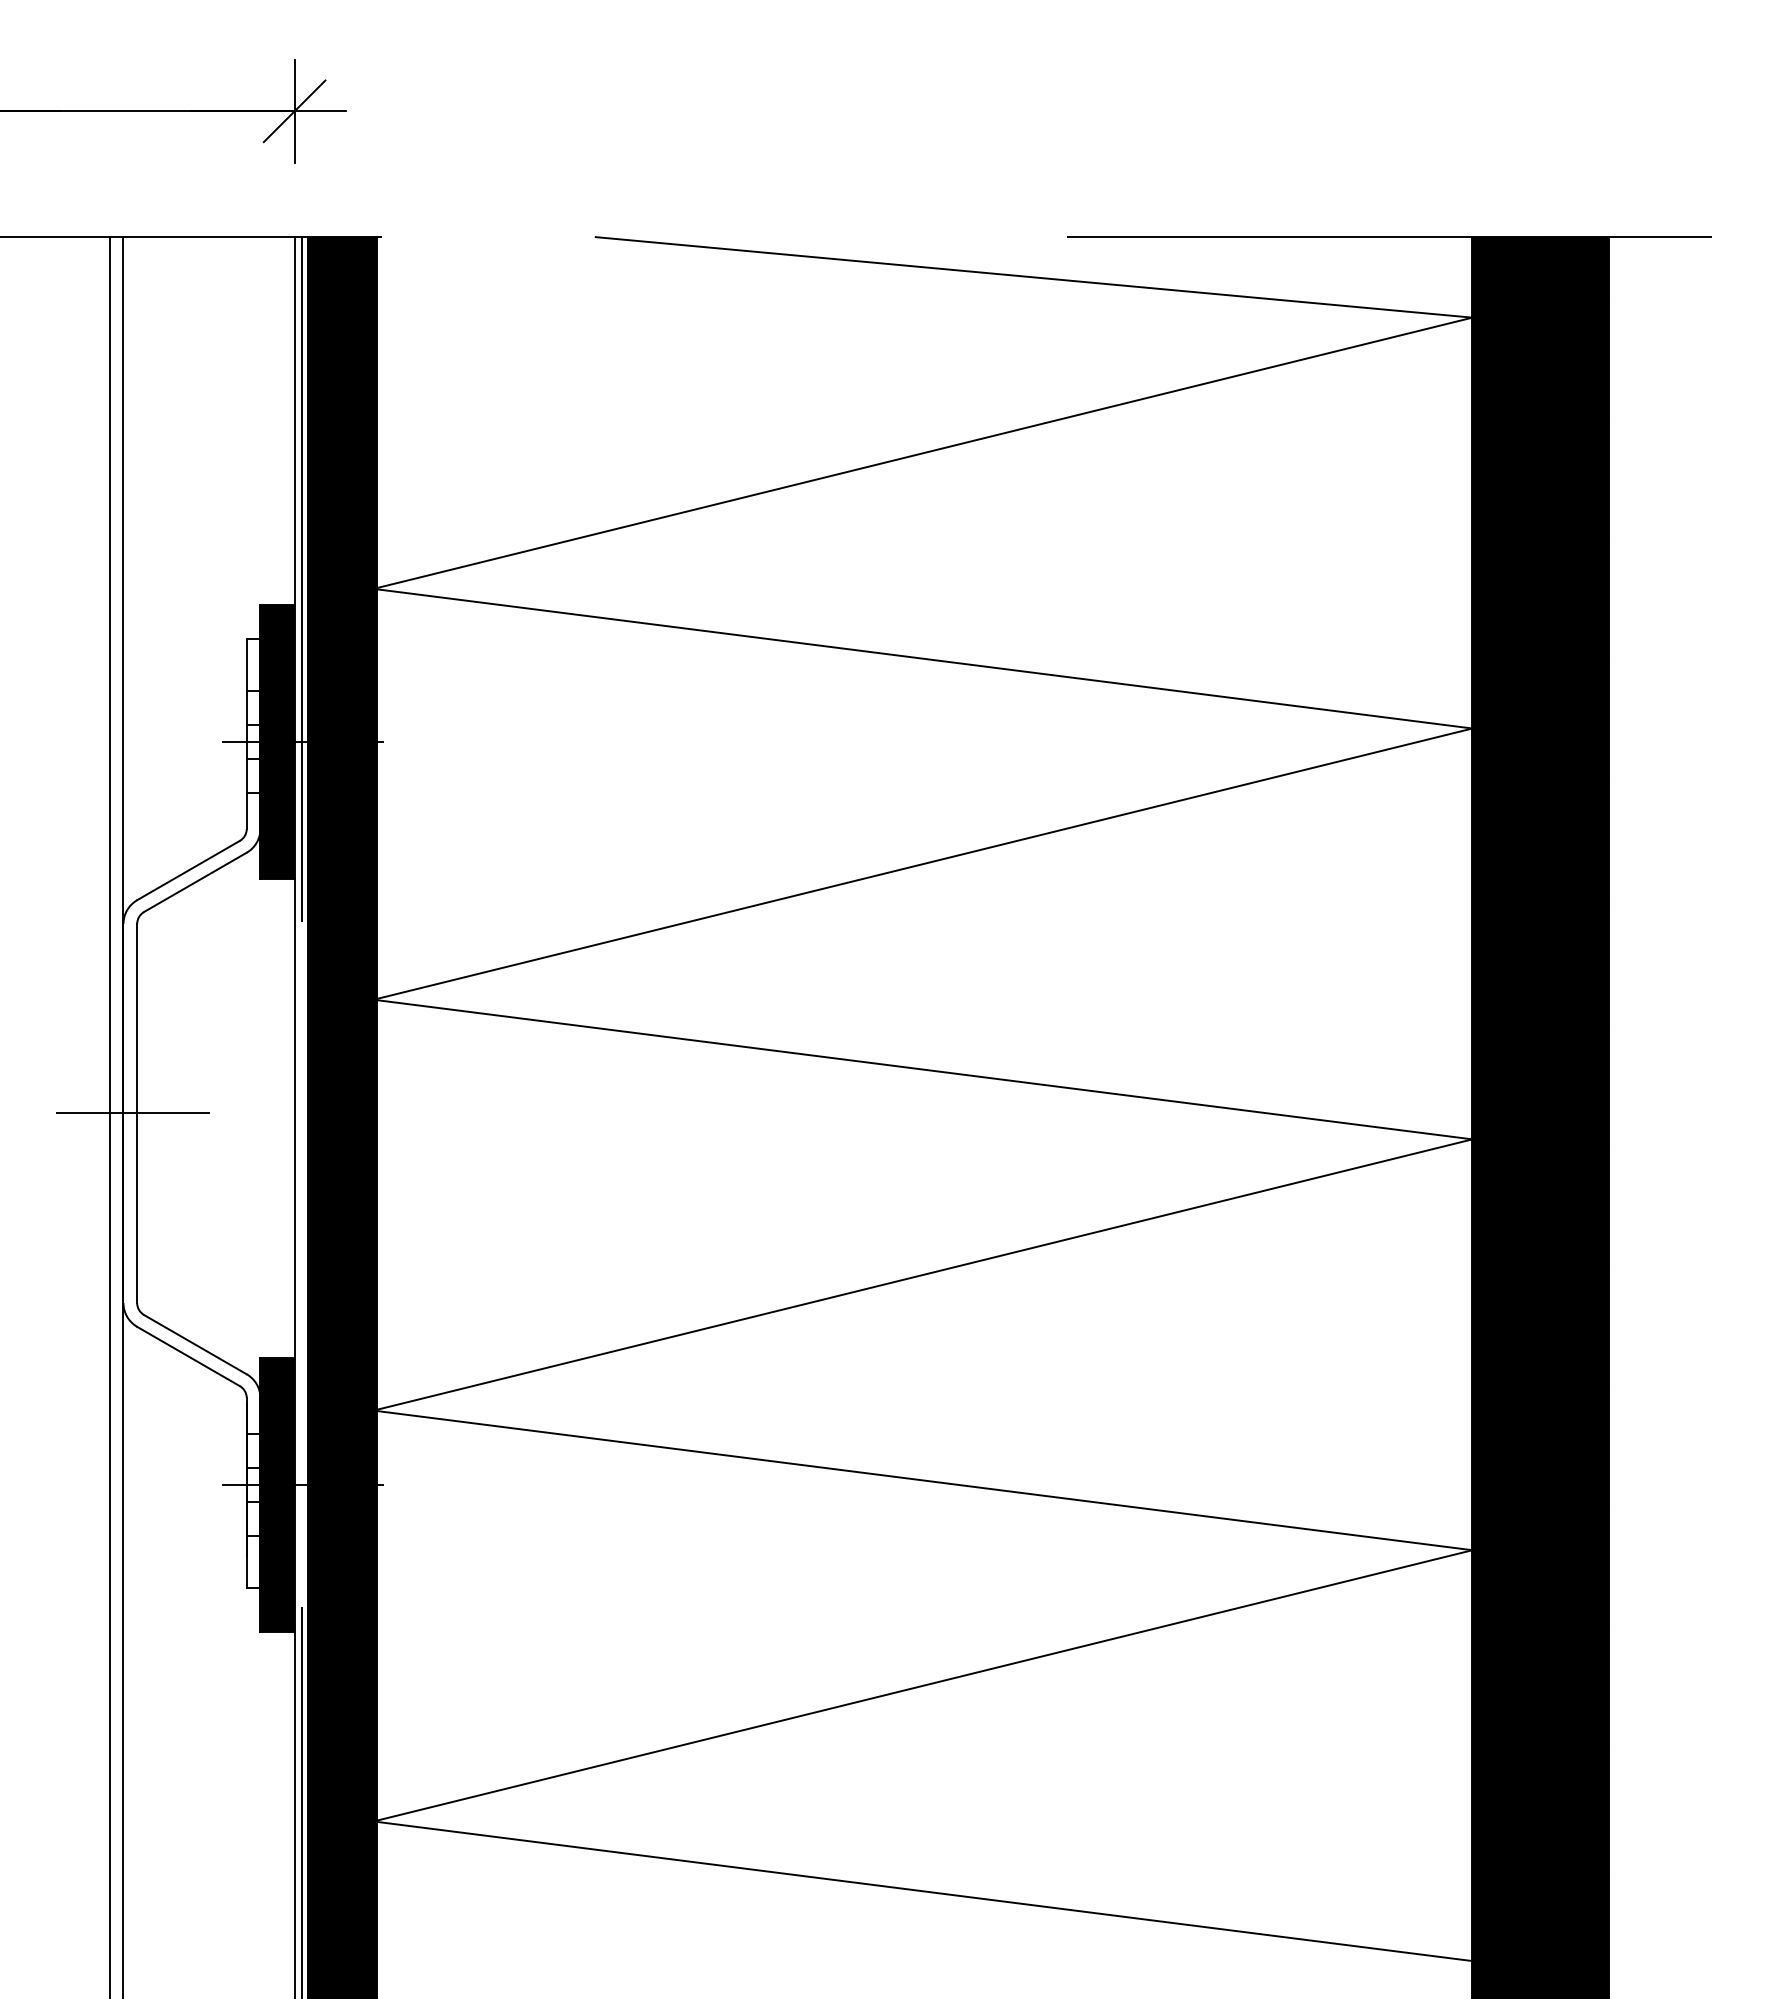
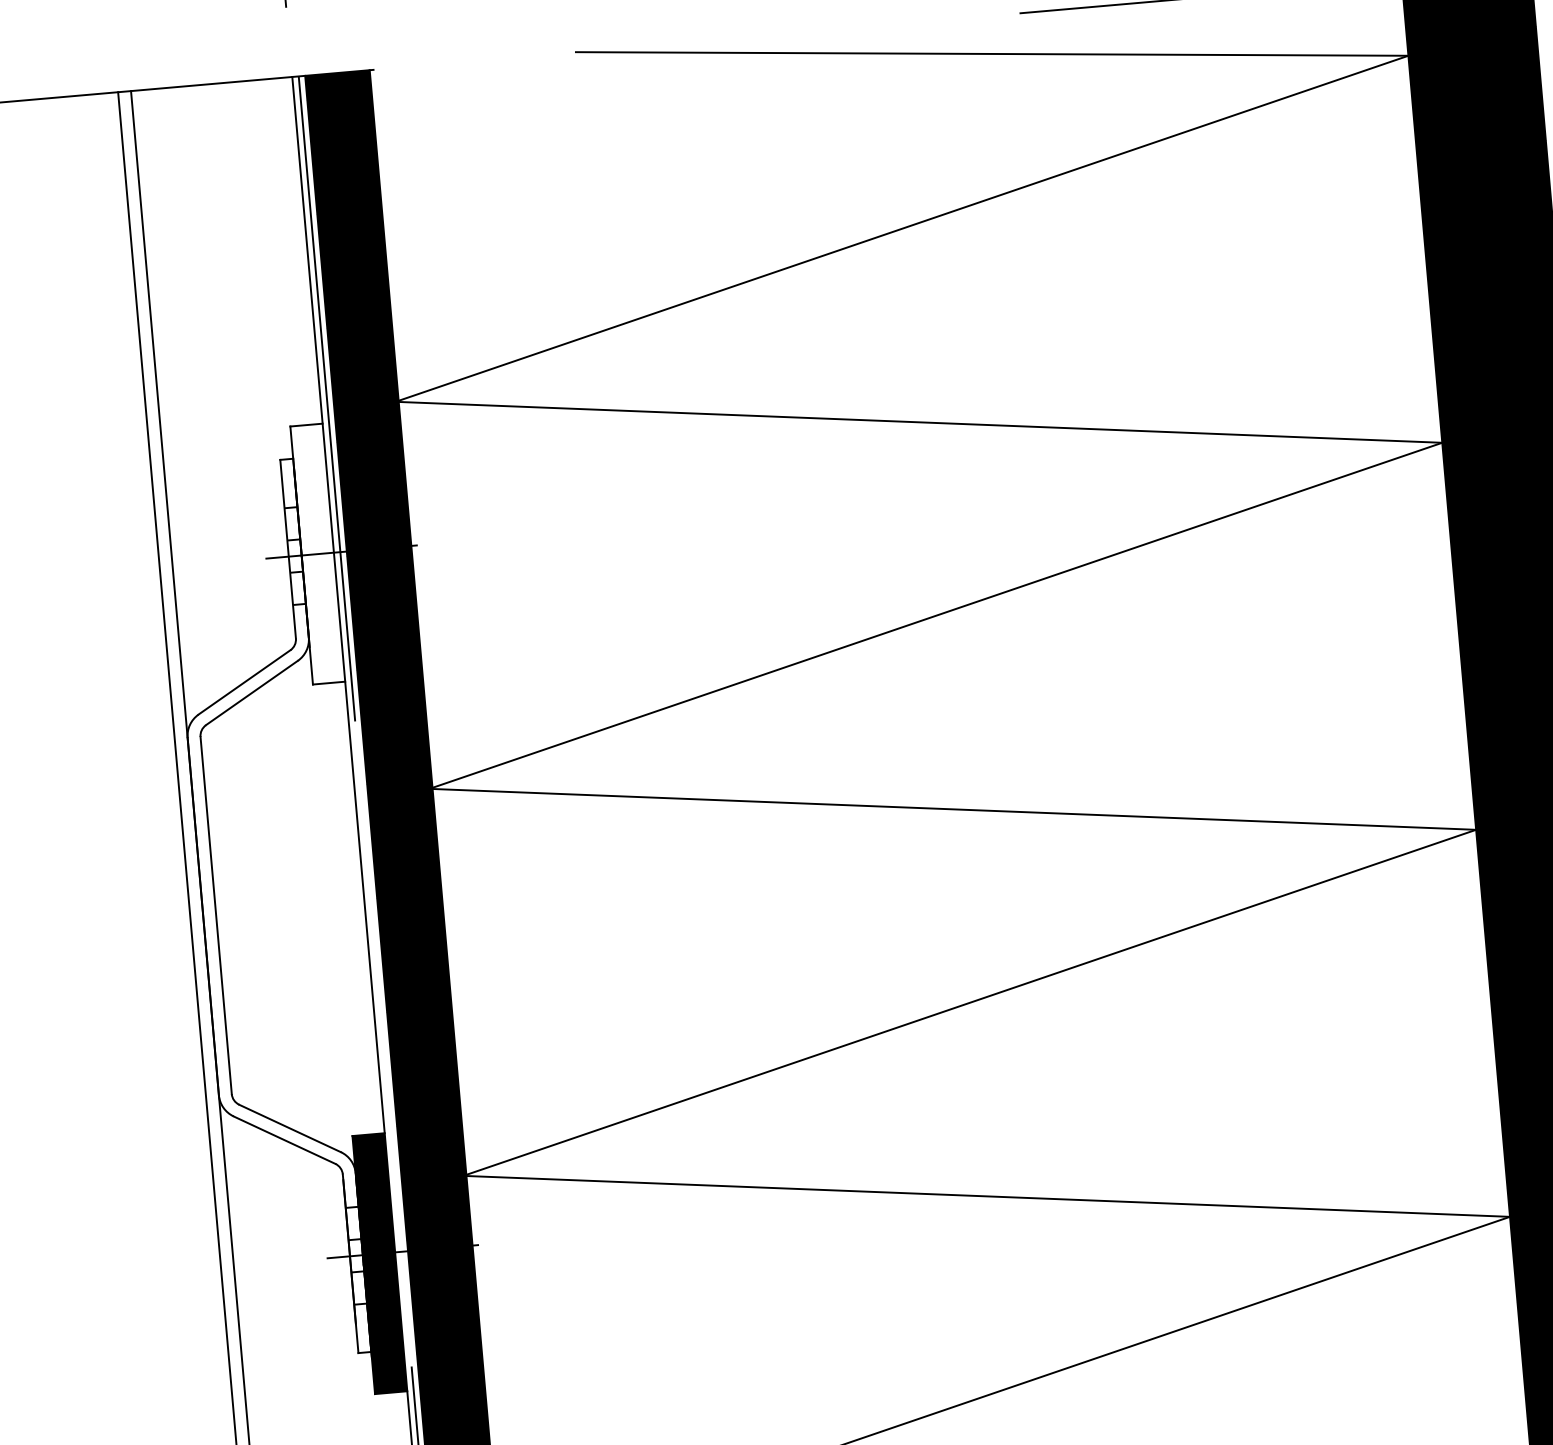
fill: (277, 742) -> (317, 554), removed
line: (132, 1113) -> (211, 915), removed

